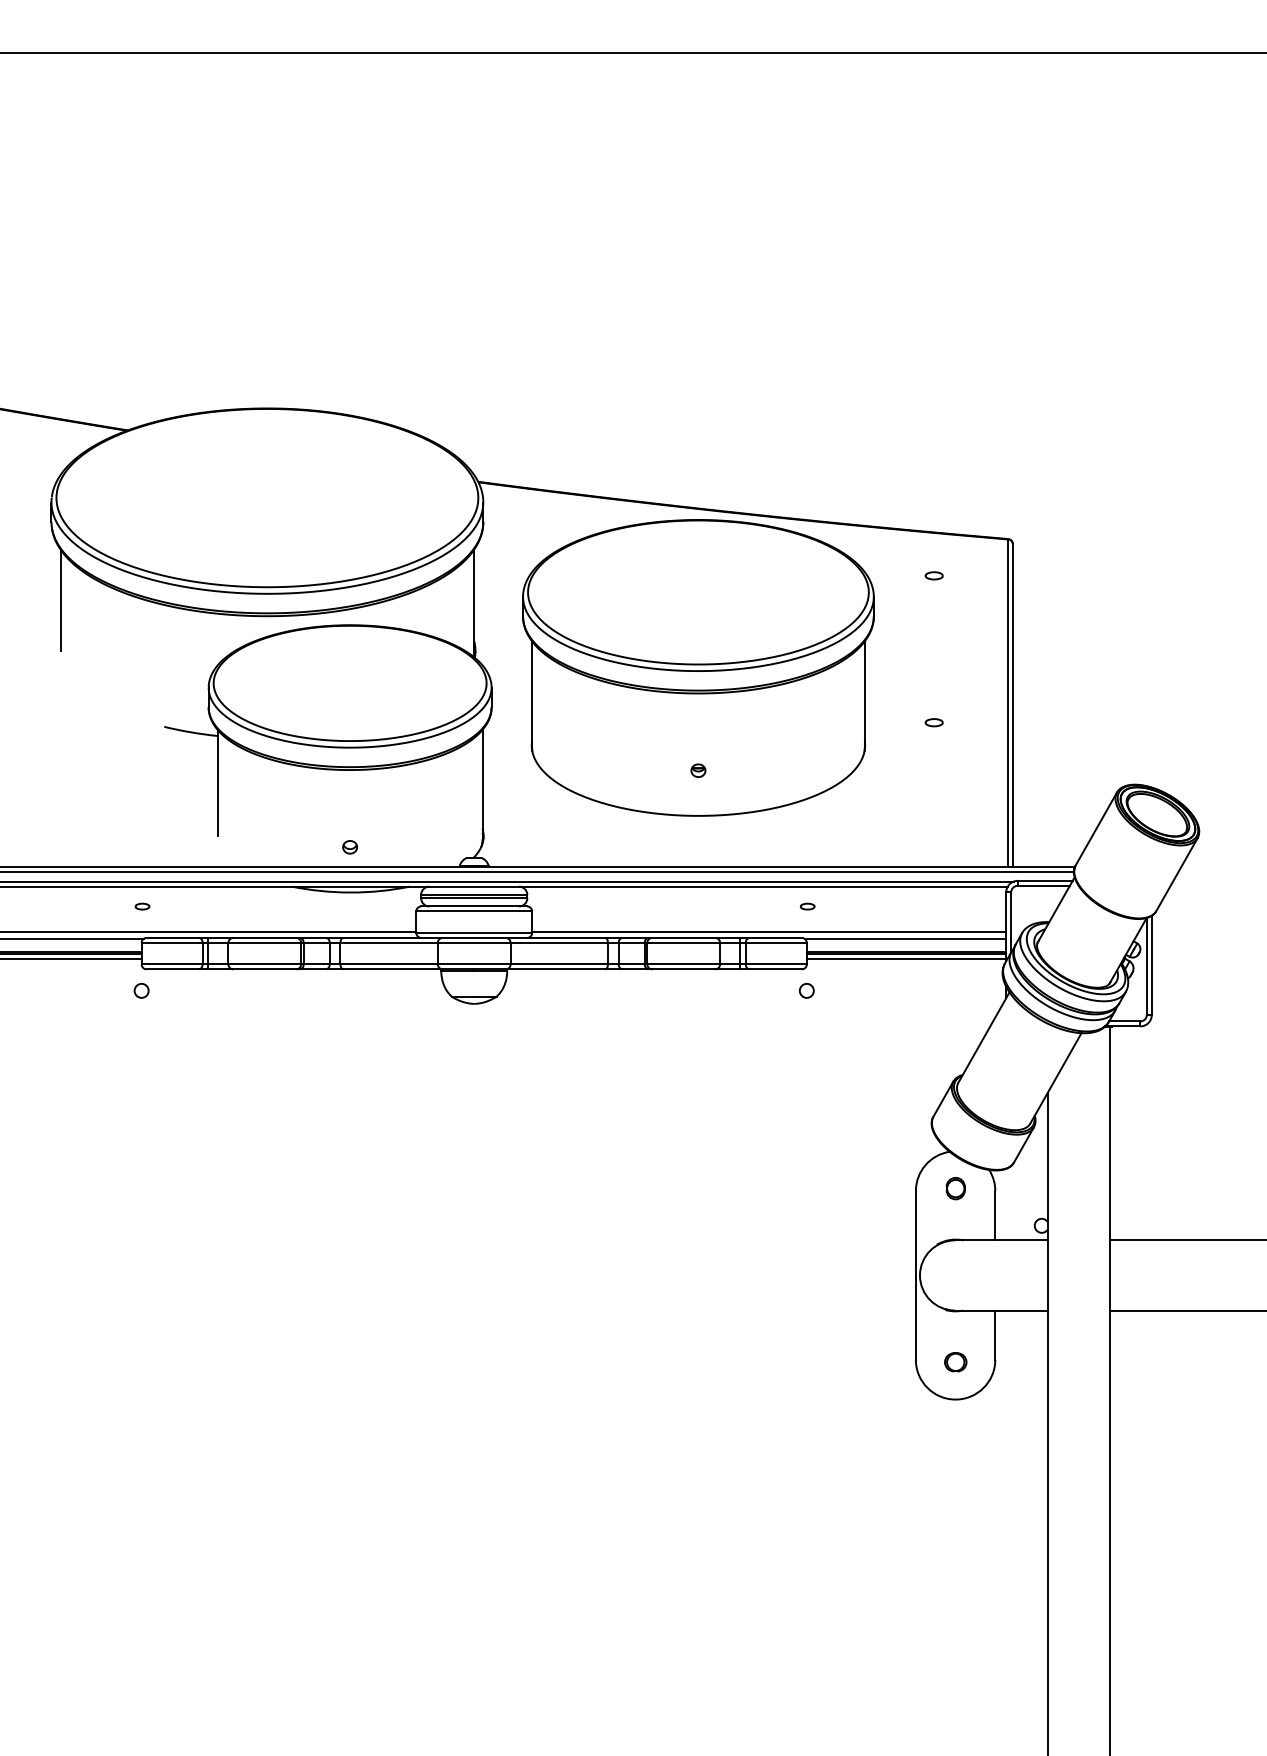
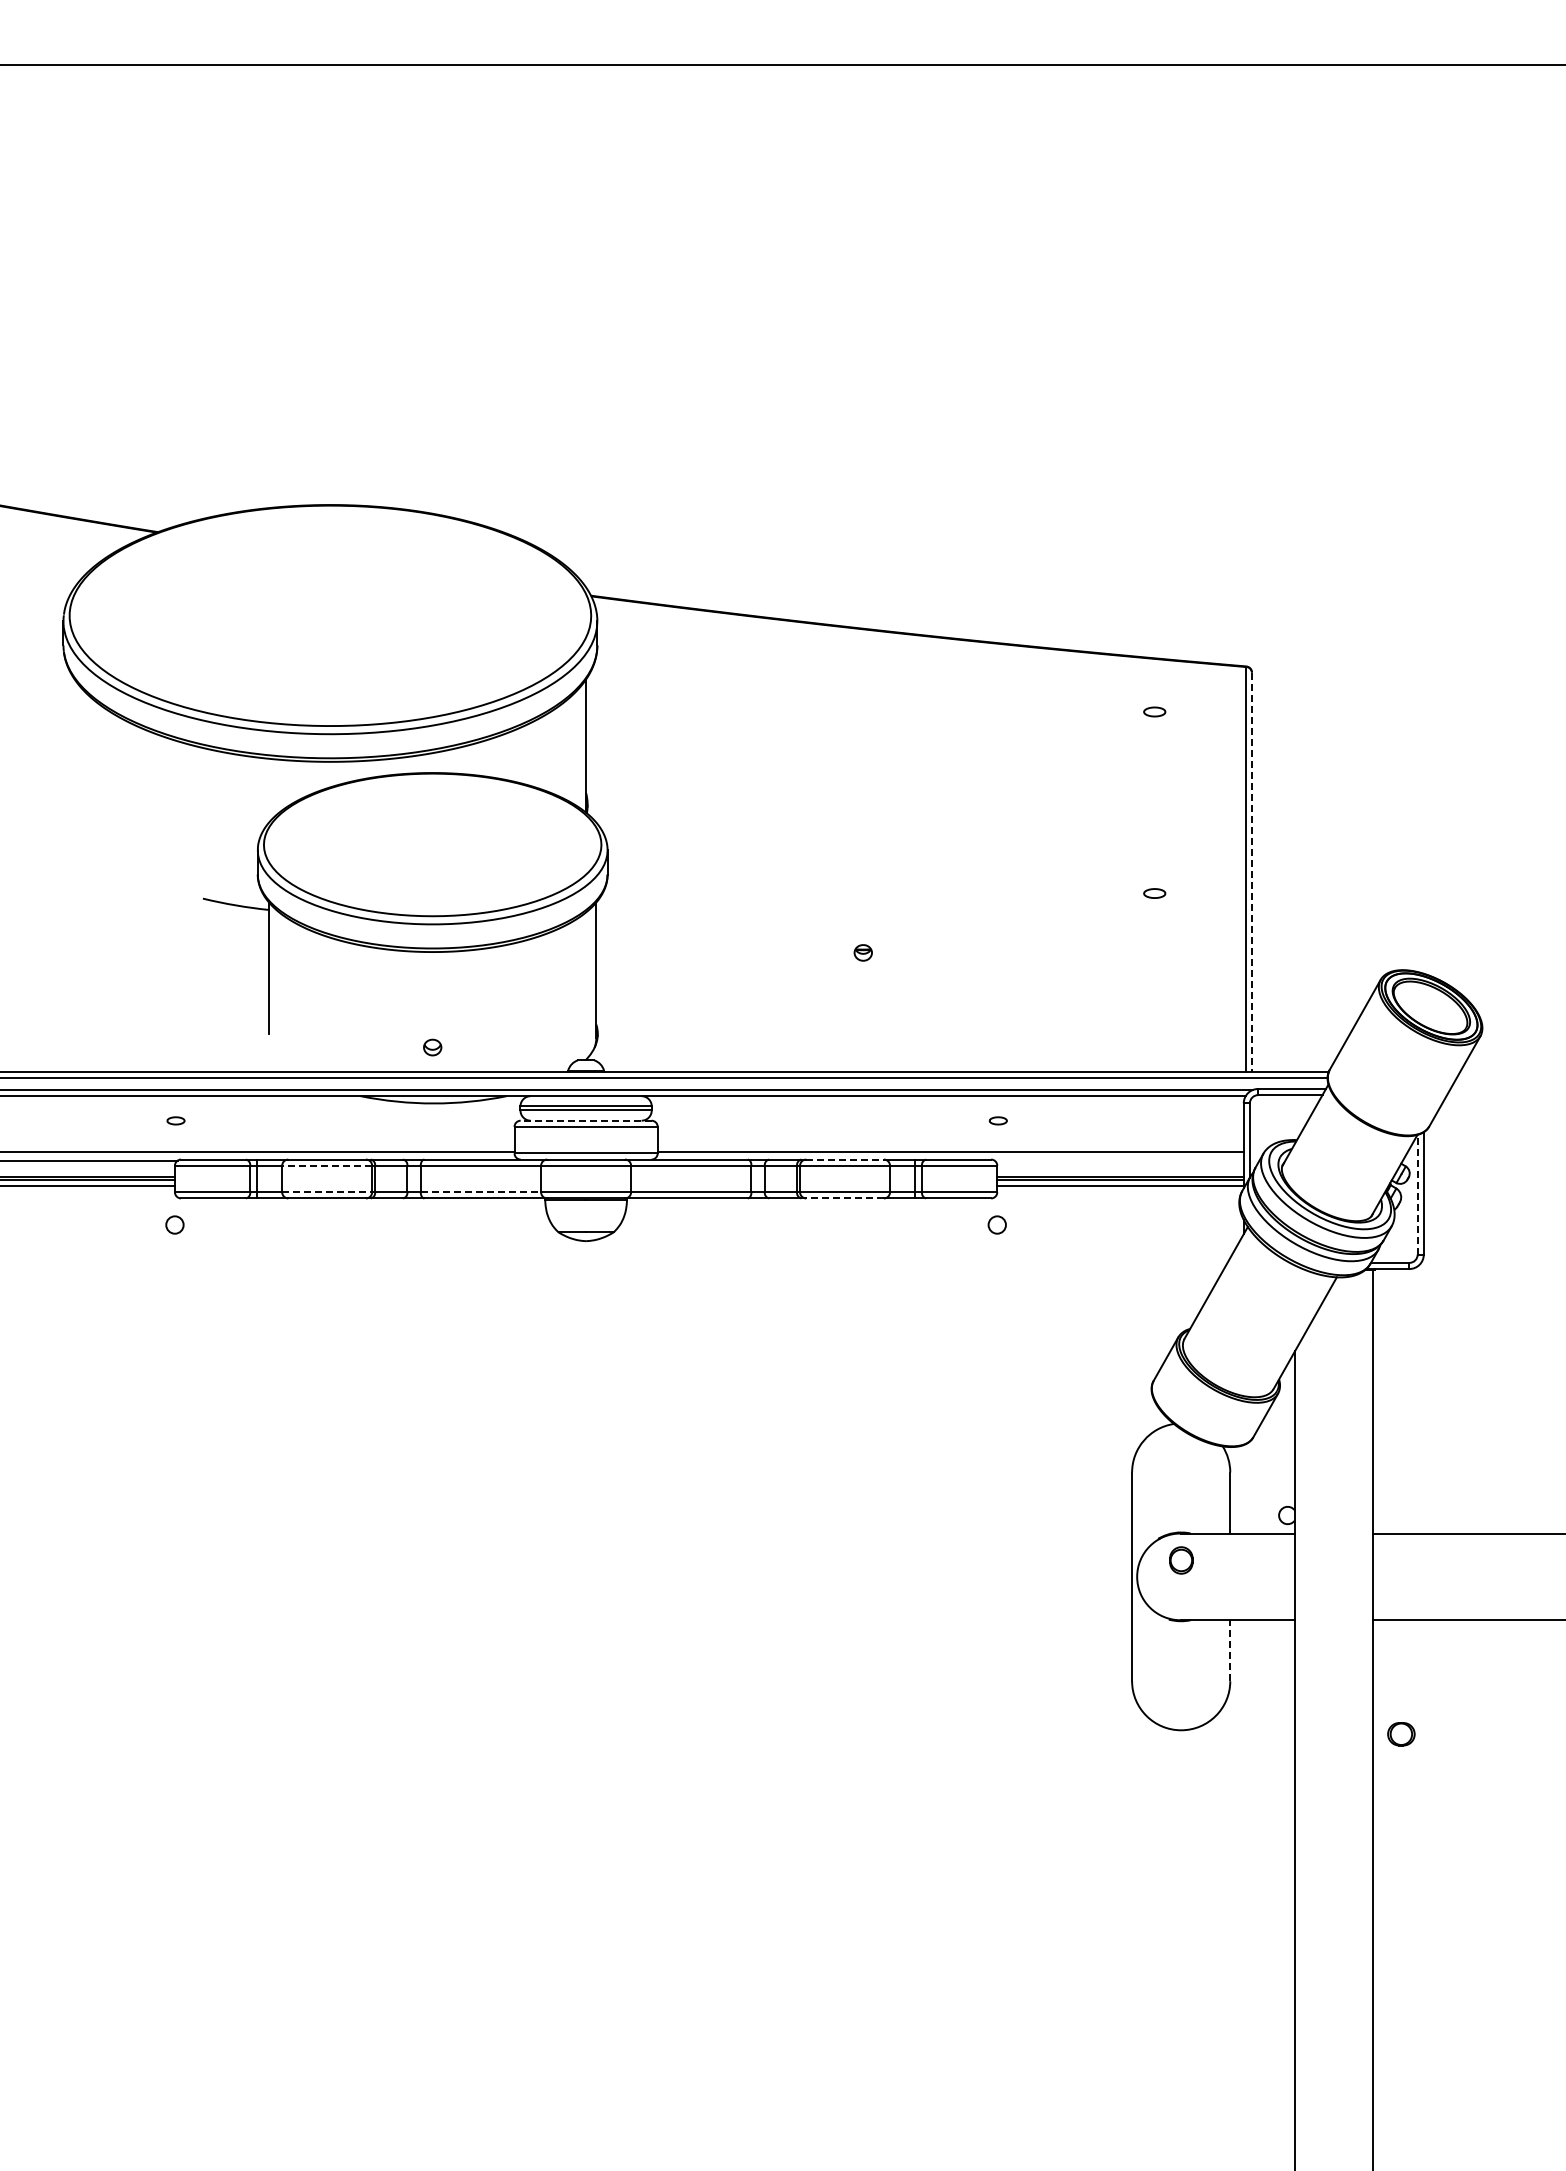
line: (60, 599) -> (74, 741), removed
part: (697, 667) -> (862, 825), removed
line: (1012, 705) -> (1251, 872), solid -> dashed
line: (473, 906) -> (585, 1120), solid -> dashed
line: (684, 937) -> (845, 1159), solid -> dashed
line: (904, 938) -> (1118, 1160), removed
line: (265, 942) -> (327, 1165), solid -> dashed
line: (265, 964) -> (327, 1192), solid -> dashed
line: (389, 964) -> (481, 1192), solid -> dashed
line: (1146, 966) -> (1417, 1194), solid -> dashed
line: (684, 969) -> (845, 1198), solid -> dashed
part: (955, 1188) -> (1181, 1560), moved
line: (995, 1335) -> (1230, 1650), solid -> dashed
part: (955, 1362) -> (1401, 1734), moved

